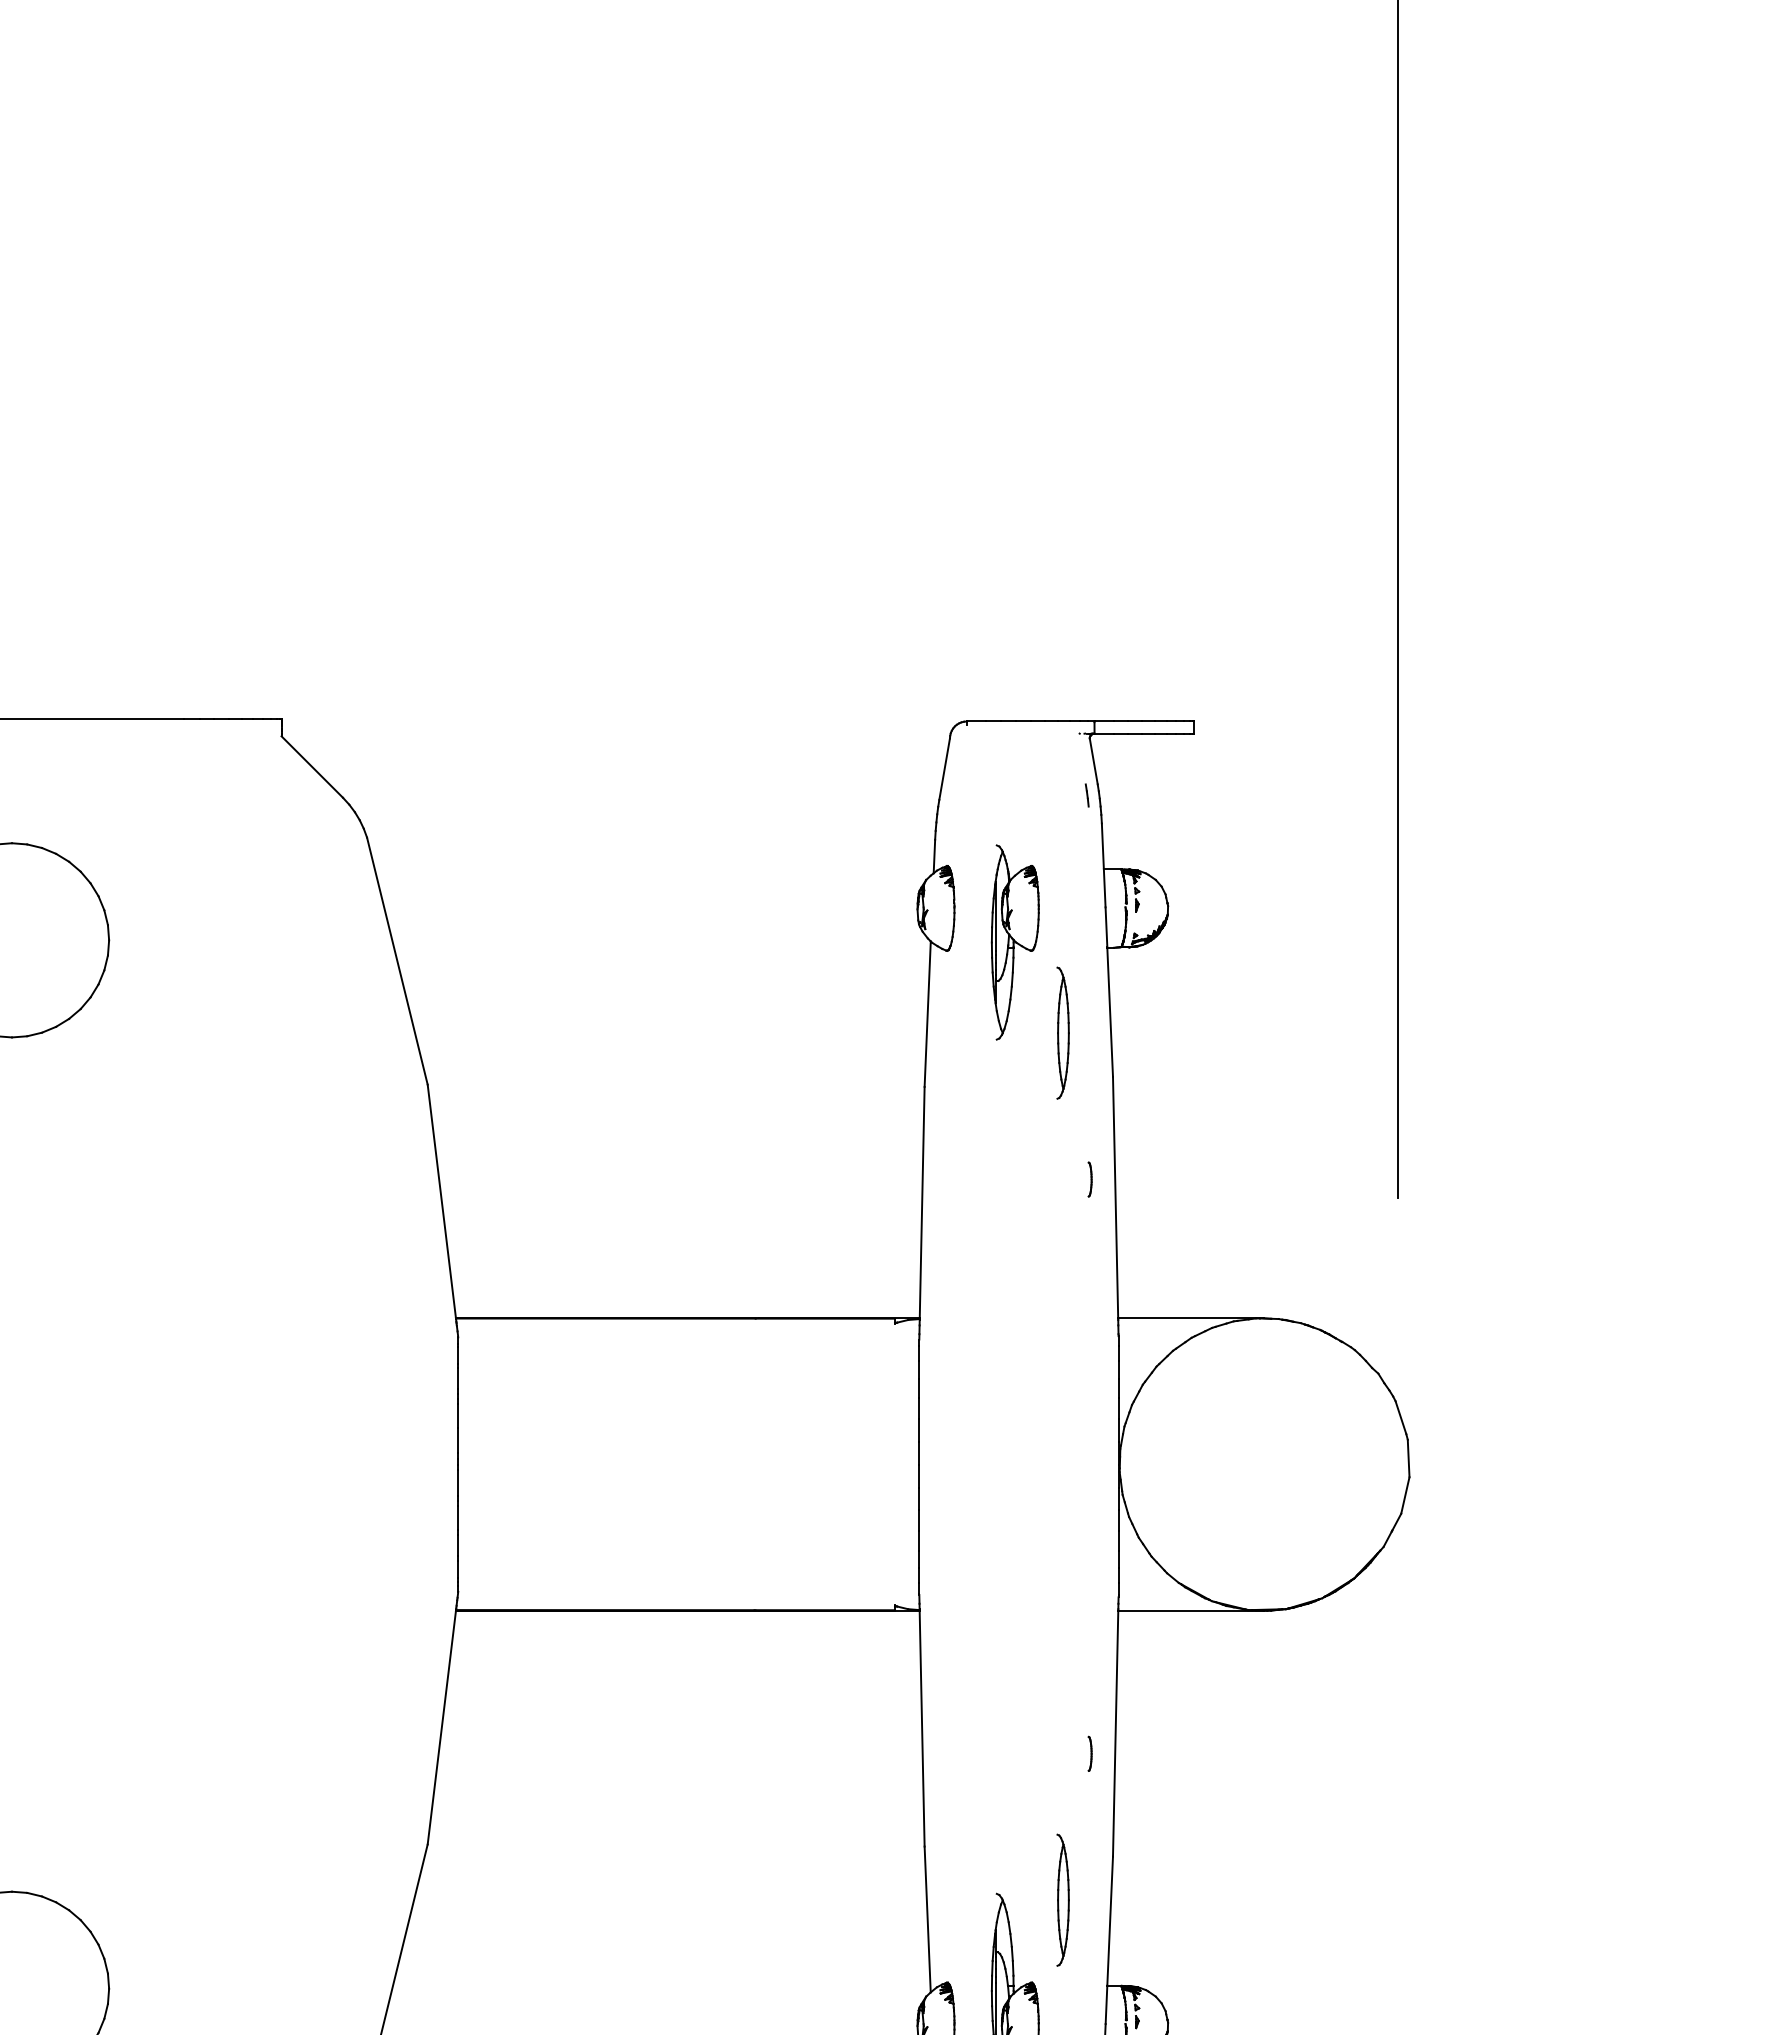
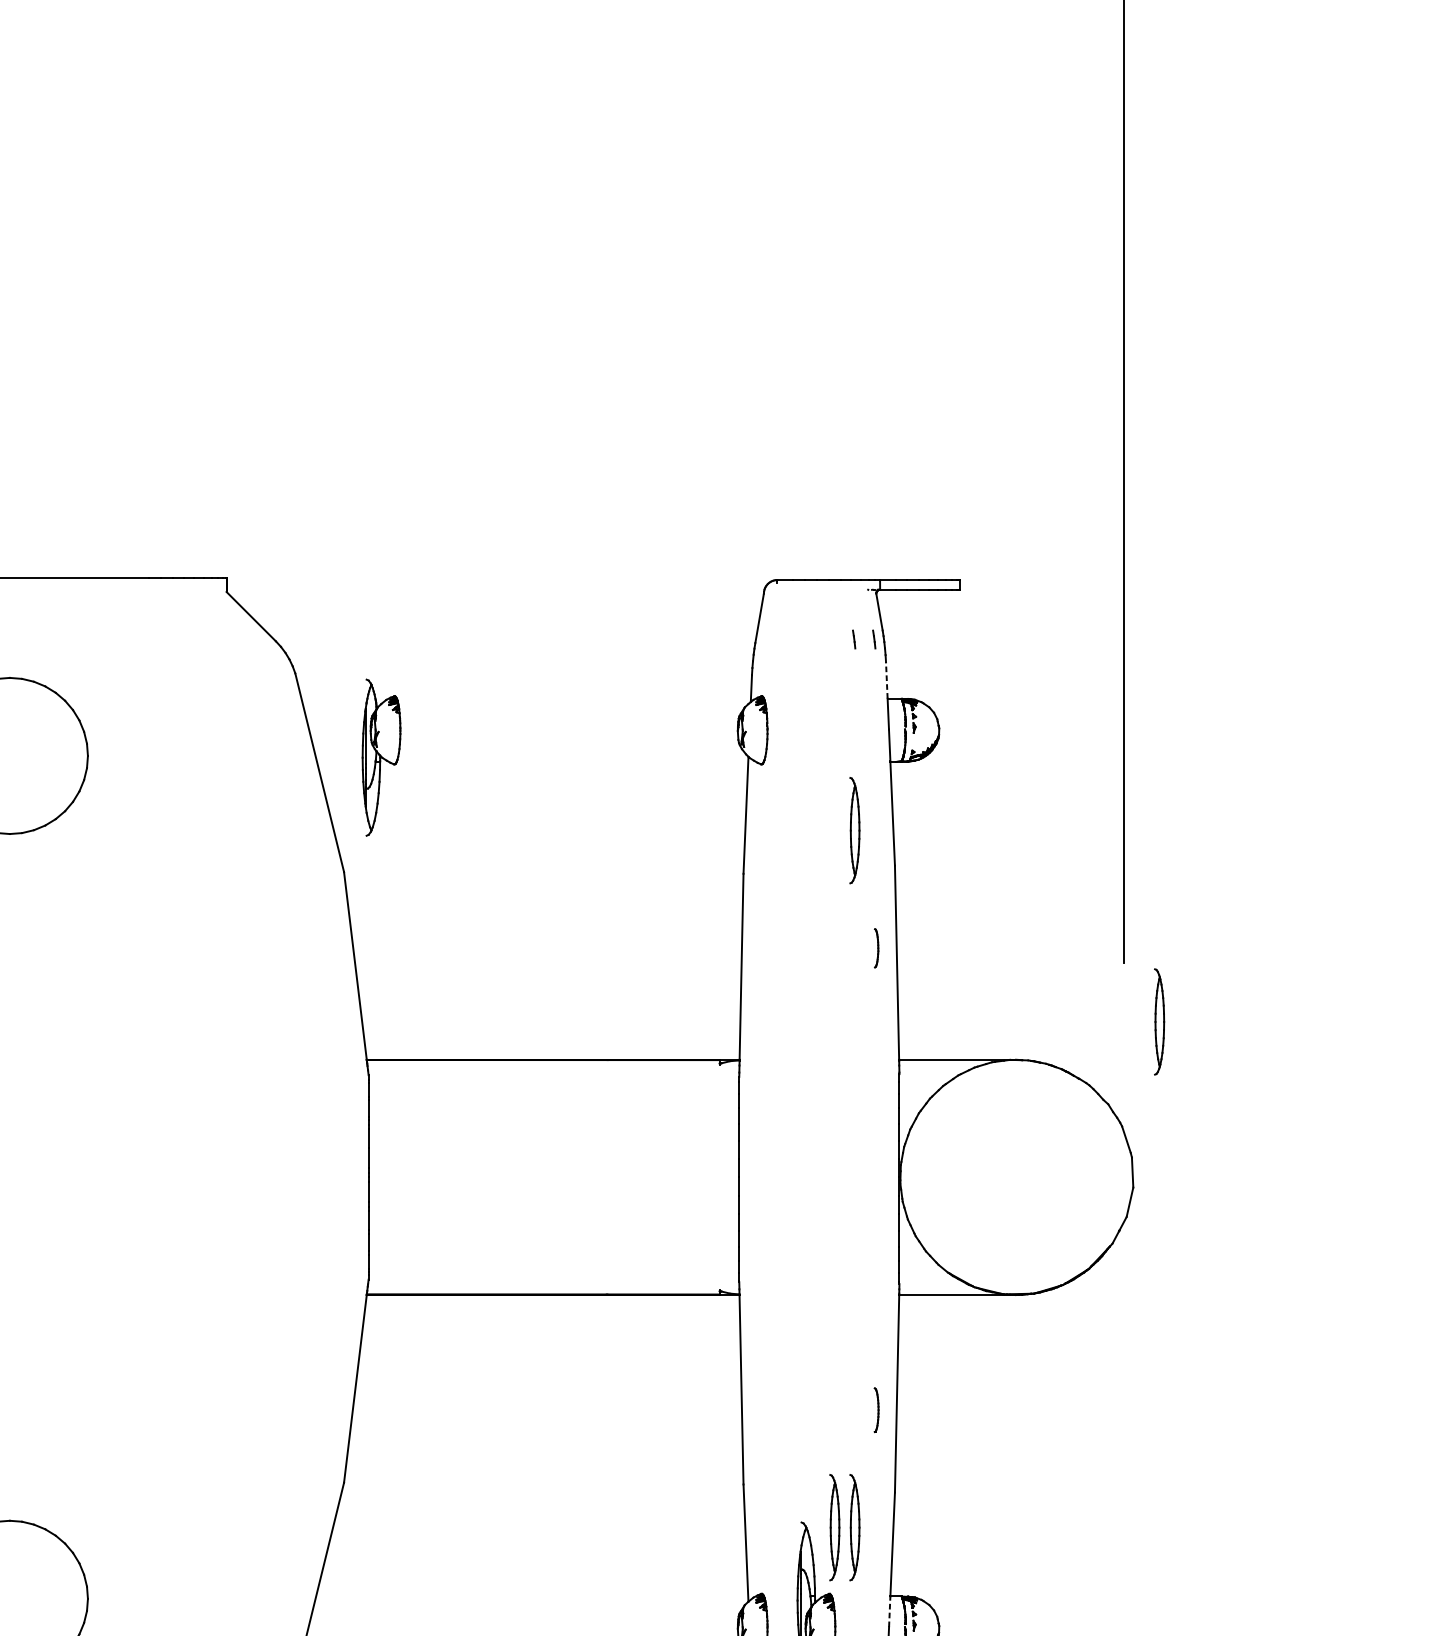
line: (1061, 795) -> (853, 639), added
line: (1102, 846) -> (886, 680), solid -> dashed
part: (1014, 942) -> (380, 757), moved
part: (1089, 1179) -> (876, 948), size x1.4
part: (1441, 1270) -> (1159, 1021), added
part: (1089, 1753) -> (876, 1409), size x1.6
part: (1037, 1899) -> (834, 1527), added
line: (1106, 2004) -> (889, 1611), solid -> dashed

